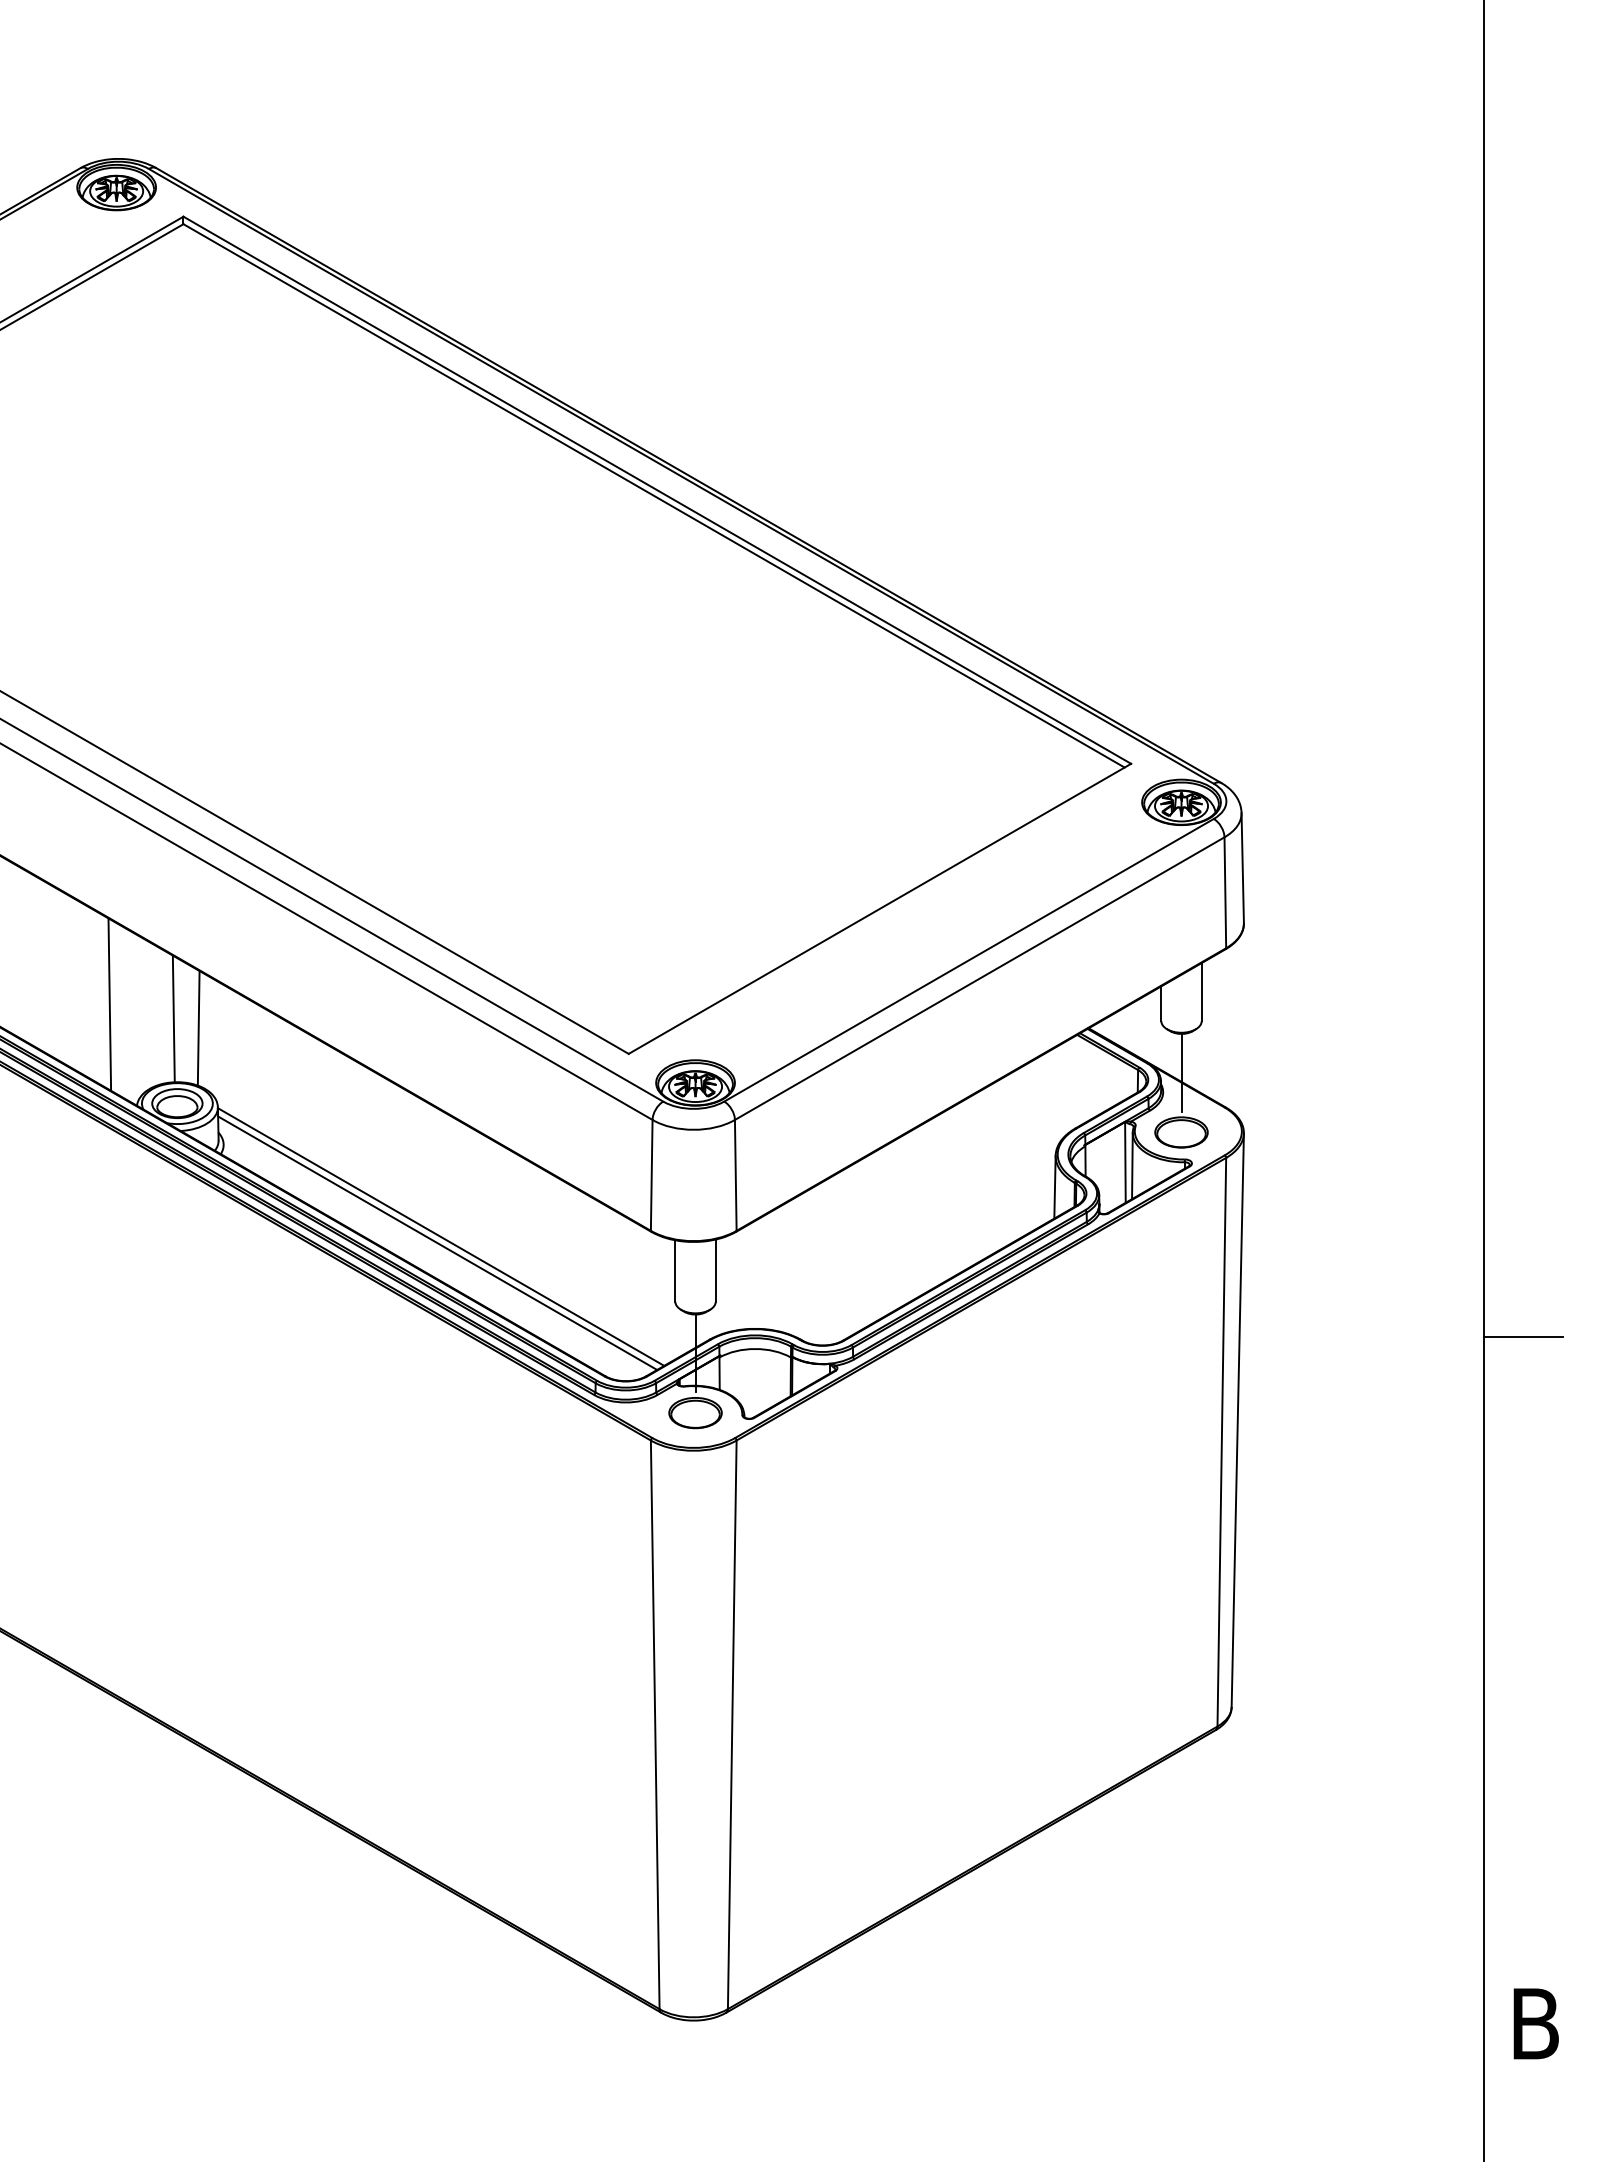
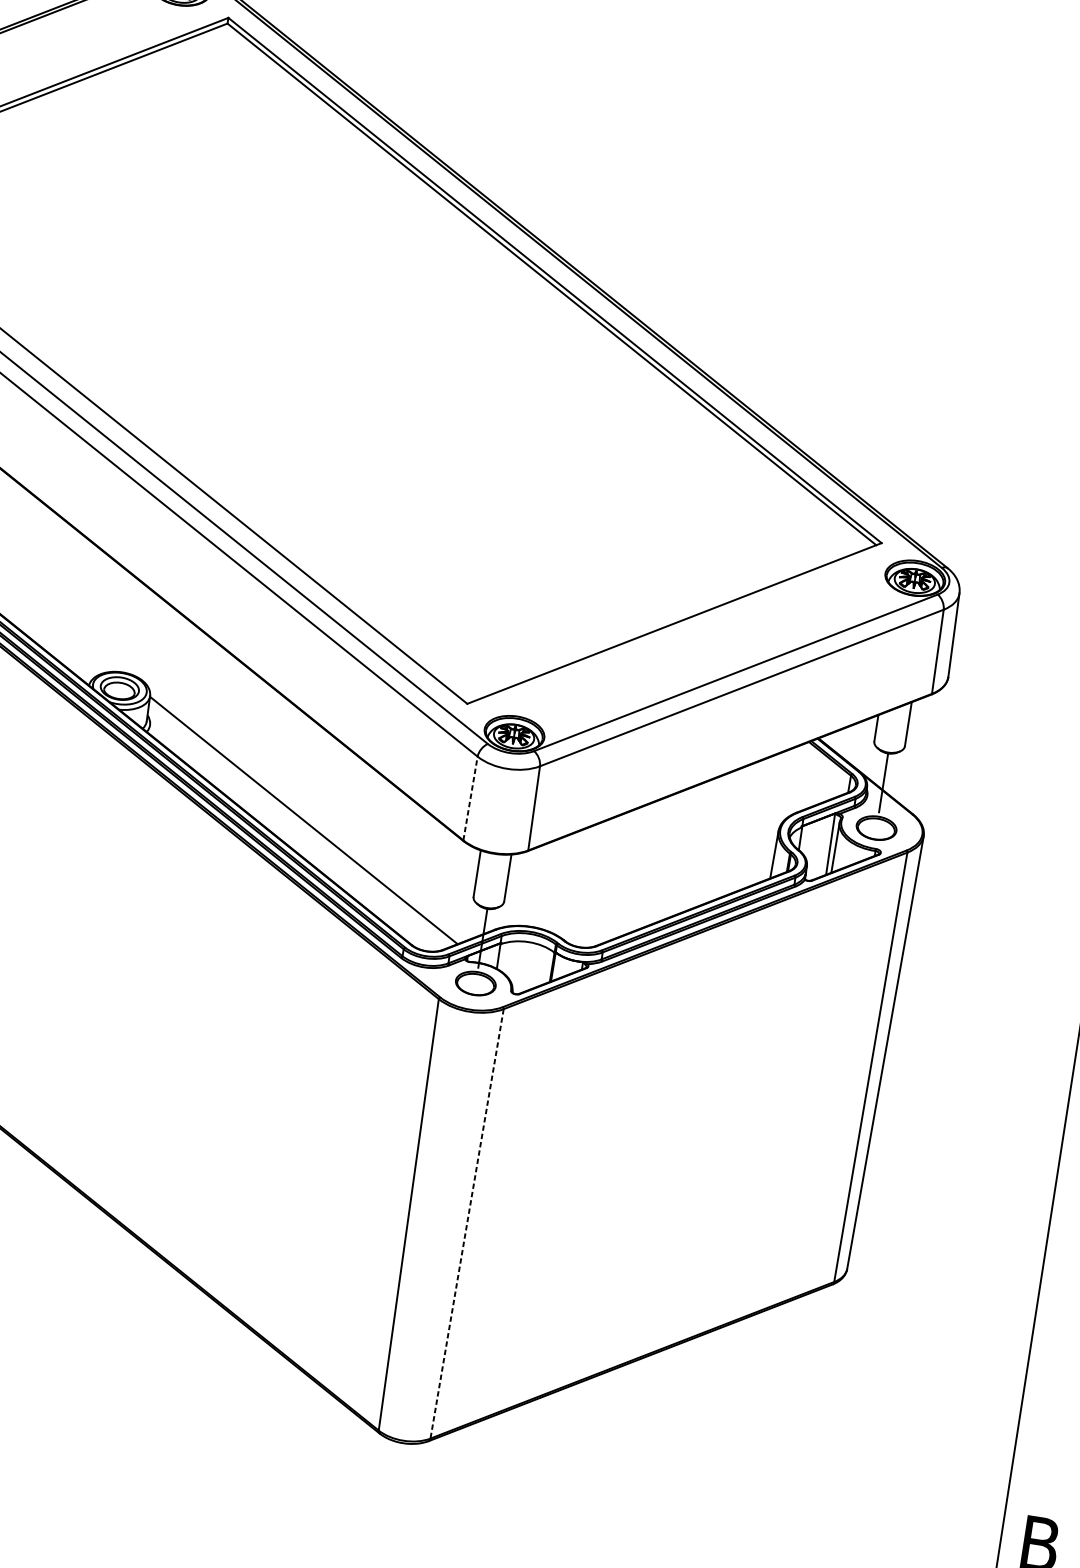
line: (109, 1004) -> (80, 605), removed
line: (173, 1018) -> (126, 623), removed
line: (198, 1028) -> (144, 634), removed
line: (651, 1174) -> (470, 797), solid -> dashed
line: (437, 1242) -> (300, 824), removed
line: (732, 1725) -> (467, 1224), solid -> dashed

